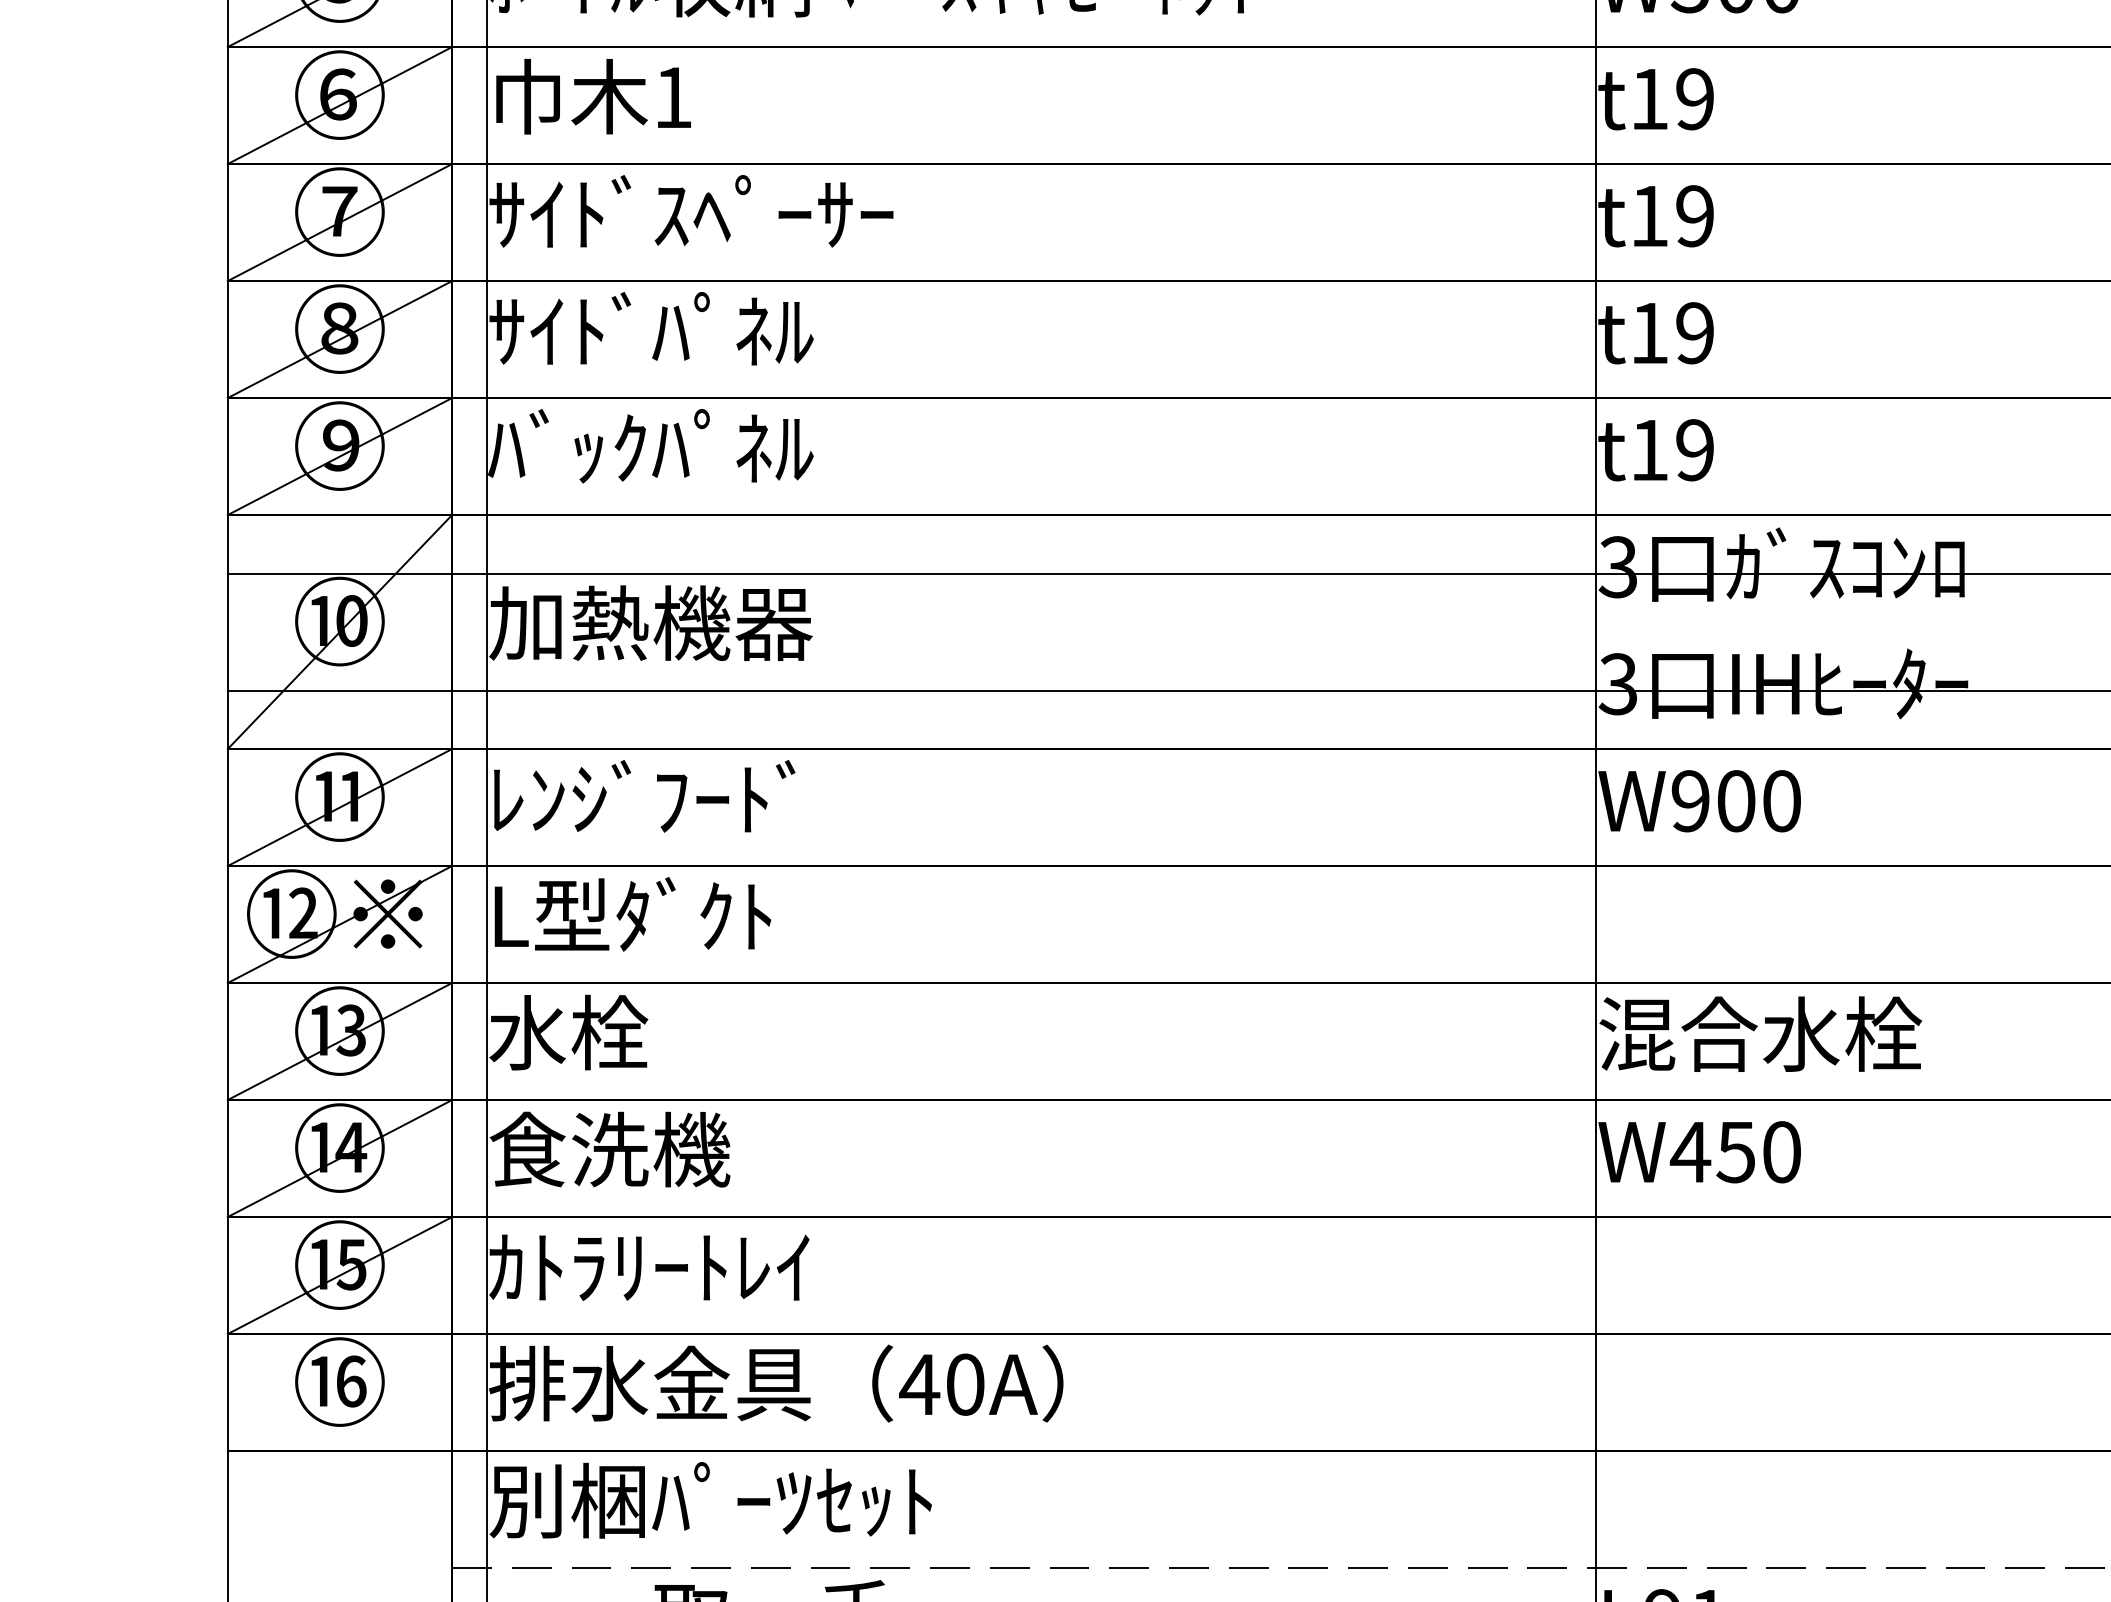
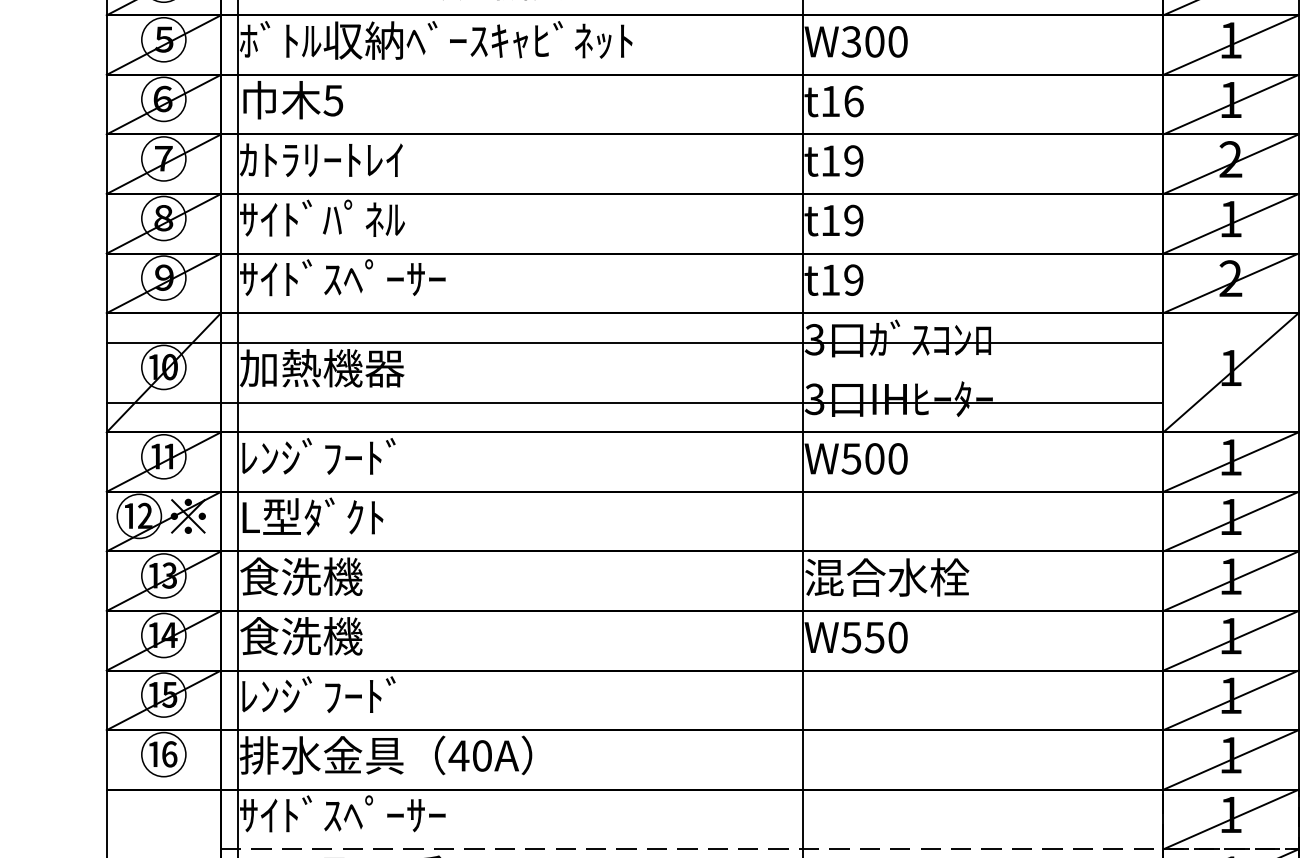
text: (673, 97) -> (333, 100), 1 -> 5
text: (1694, 99) -> (853, 101), t19 -> t16
text: (690, 211) -> (342, 158), ｻｲﾄﾞｽﾍﾟｰｻｰ -> ｶﾄﾗﾘｰﾄﾚｲ
text: (690, 444) -> (342, 277), ﾊﾞｯｸﾊﾟﾈﾙ -> ｻｲﾄﾞｽﾍﾟｰｻｰ
text: (1690, 800) -> (851, 458), W900 -> W500
text: (610, 1032) -> (301, 576), 水栓 -> 食洗機
text: (1690, 1152) -> (851, 637), W450 -> W550
text: (649, 1263) -> (321, 694), ｶﾄﾗﾘｰﾄﾚｲ -> ﾚﾝｼﾞﾌｰﾄﾞ
text: (710, 1499) -> (352, 814), 別梱ﾊﾟｰﾂｾｯﾄ -> ｻｲﾄﾞｽﾍﾟｰｻｰ

